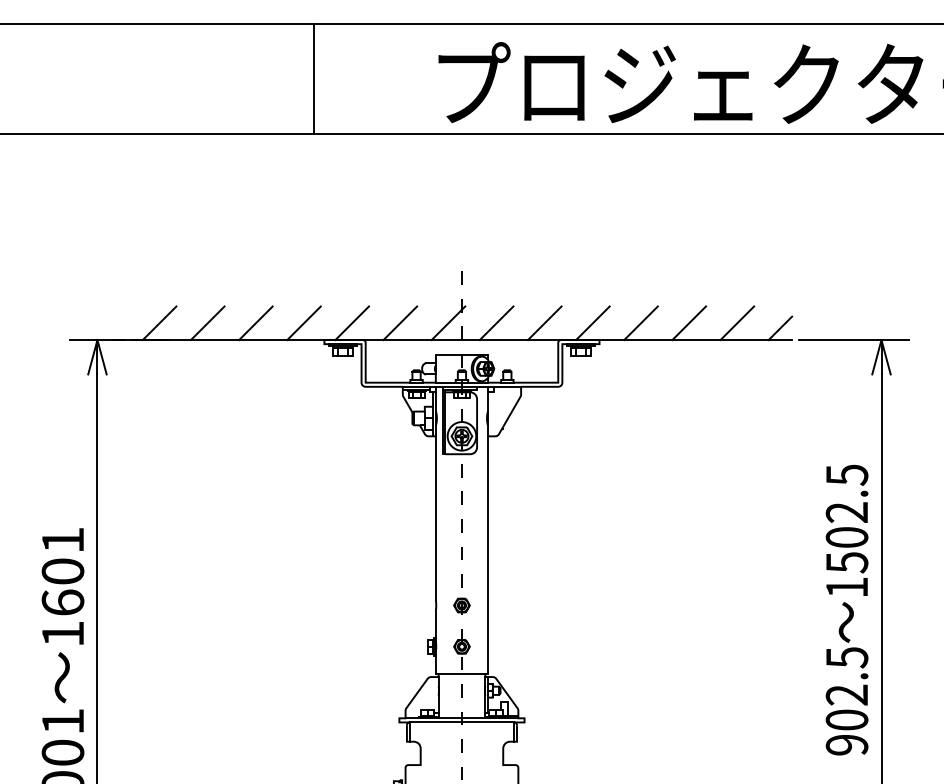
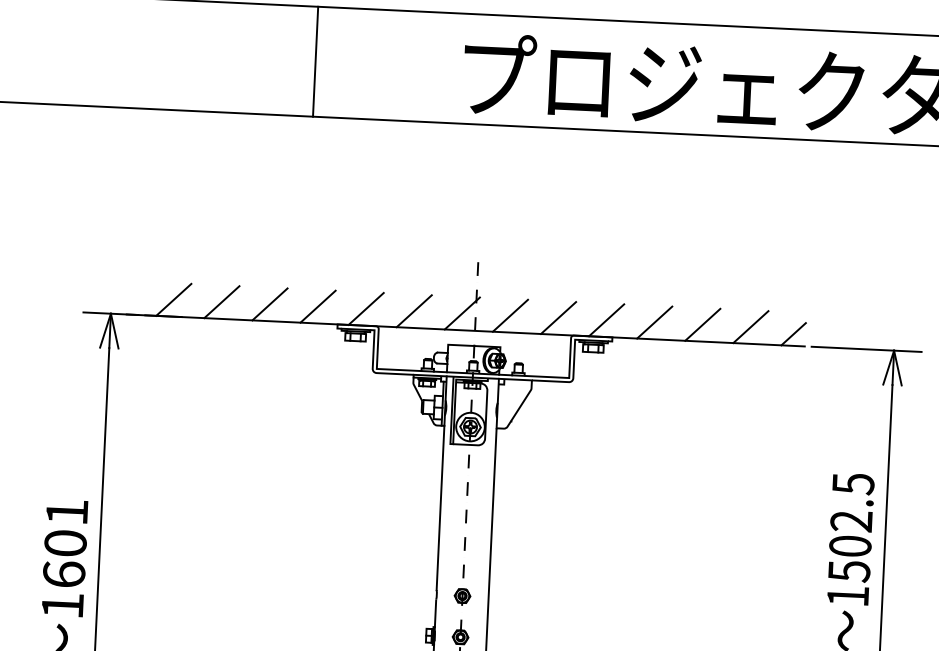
line: (314, 78) -> (316, 61), moved

